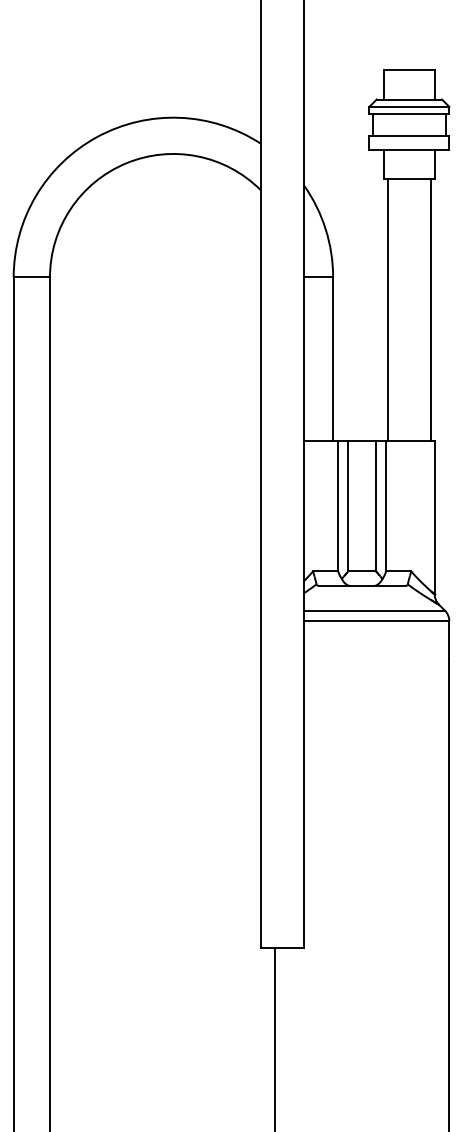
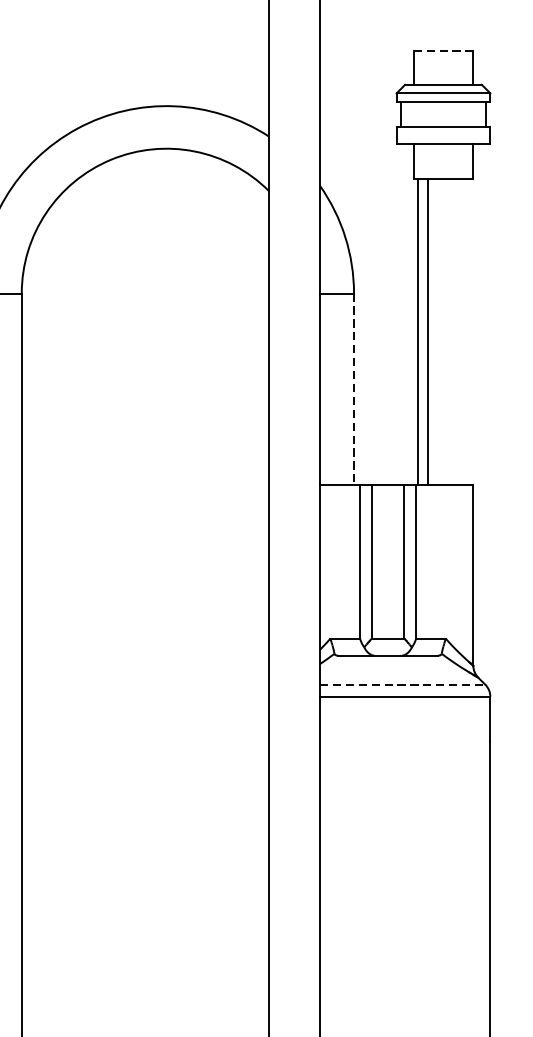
line: (409, 70) -> (443, 50), solid -> dashed
line: (431, 309) -> (428, 331), moved
line: (333, 359) -> (354, 389), solid -> dashed
line: (375, 610) -> (403, 684), solid -> dashed

